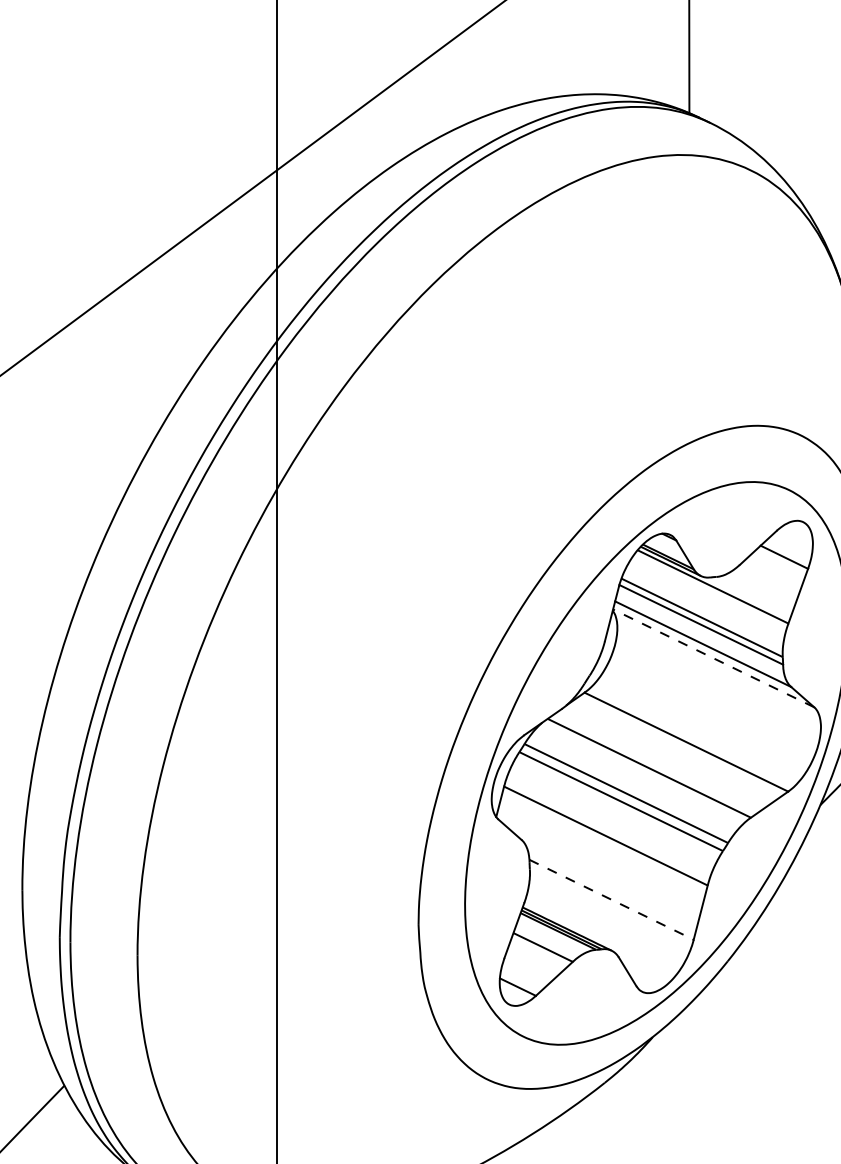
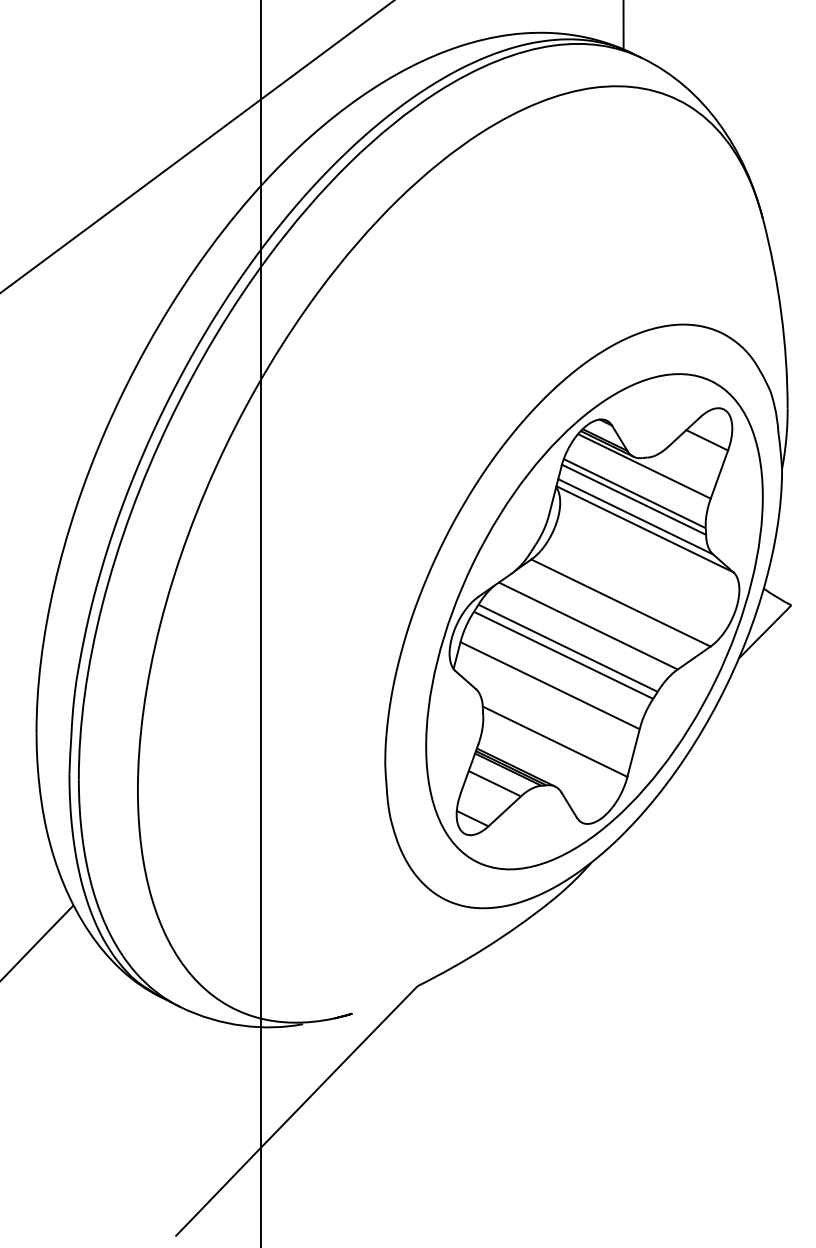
line: (713, 658) -> (644, 529), dashed -> solid
line: (612, 899) -> (555, 741), dashed -> solid

